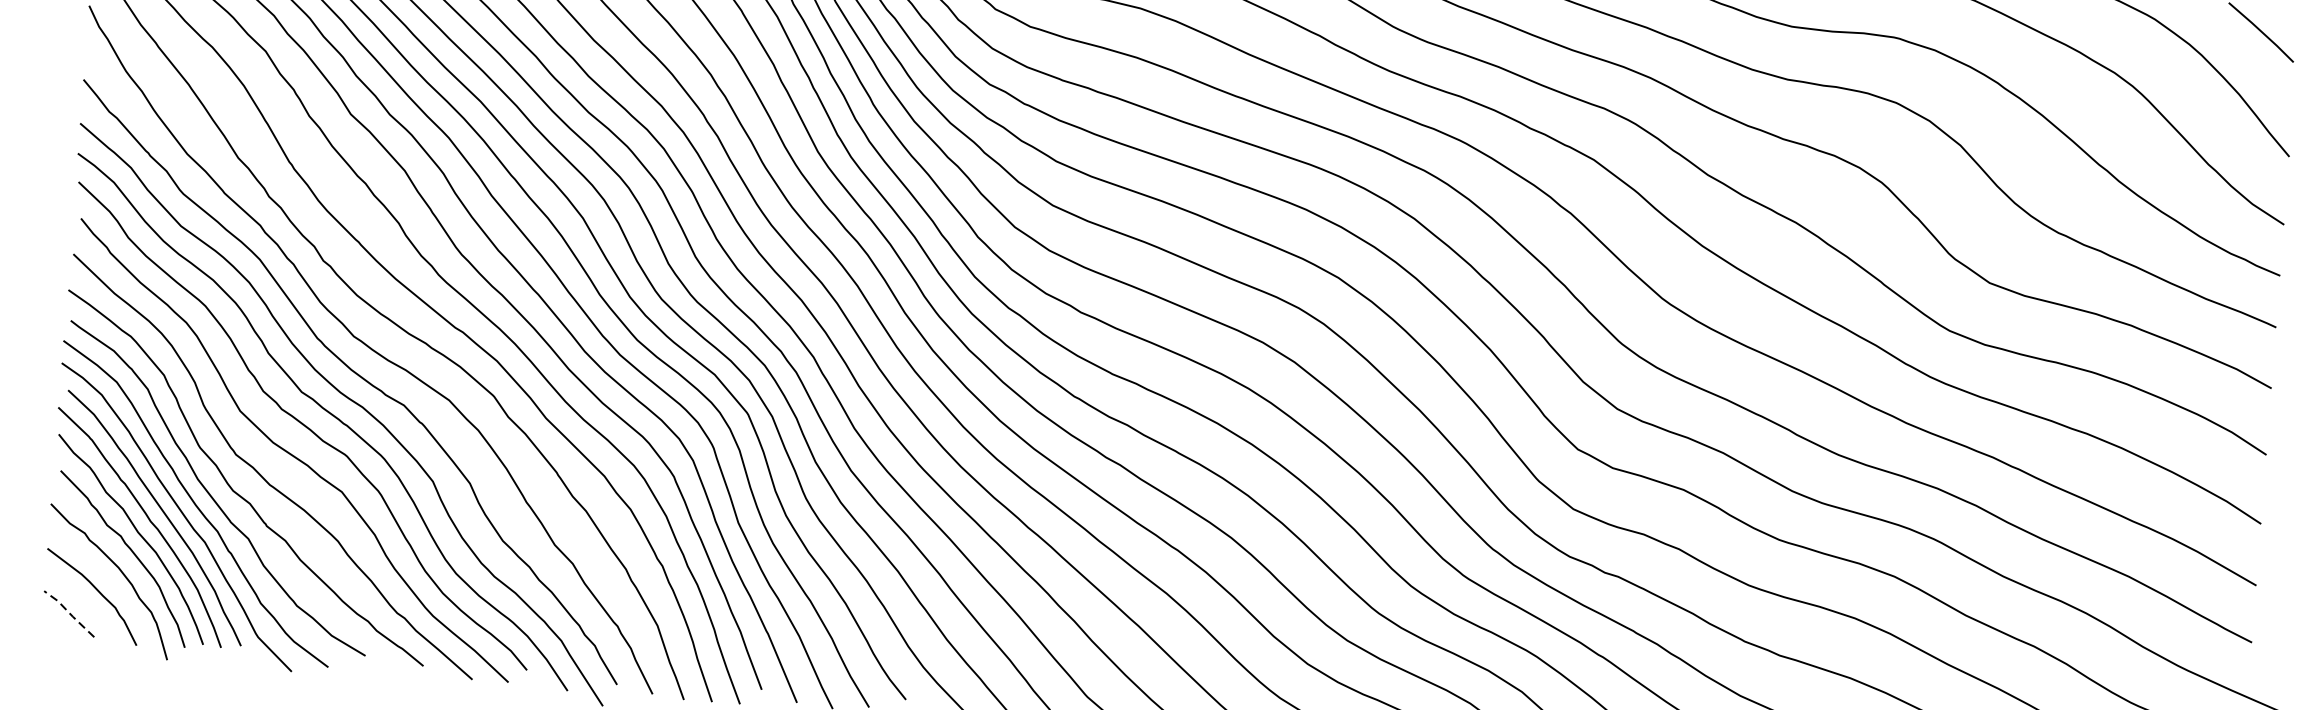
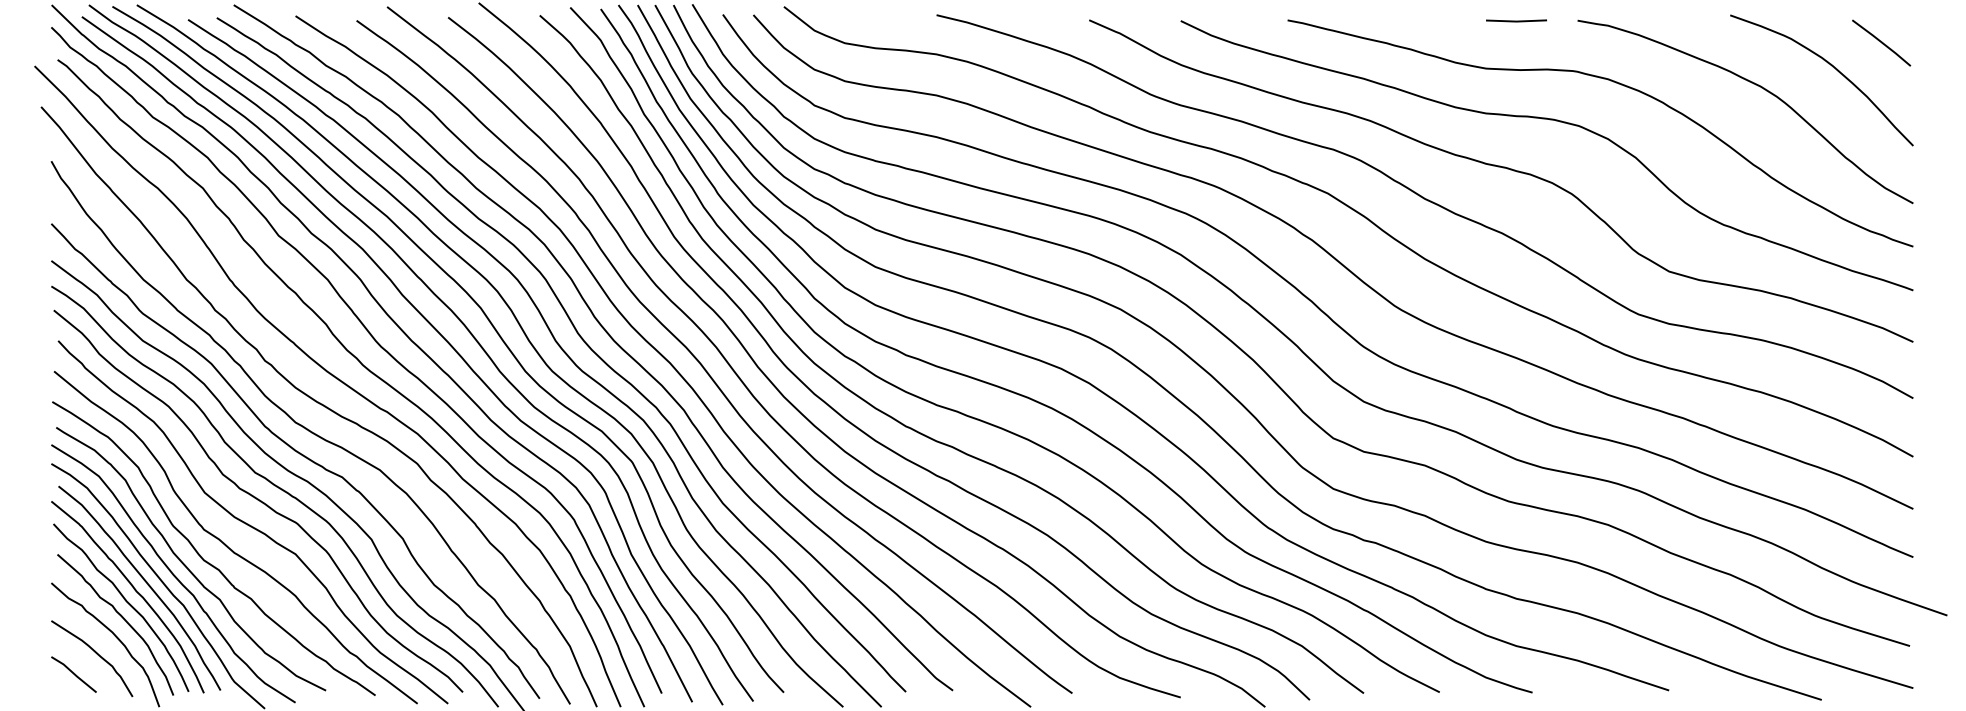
line: (69, 613) -> (74, 674), dashed -> solid

